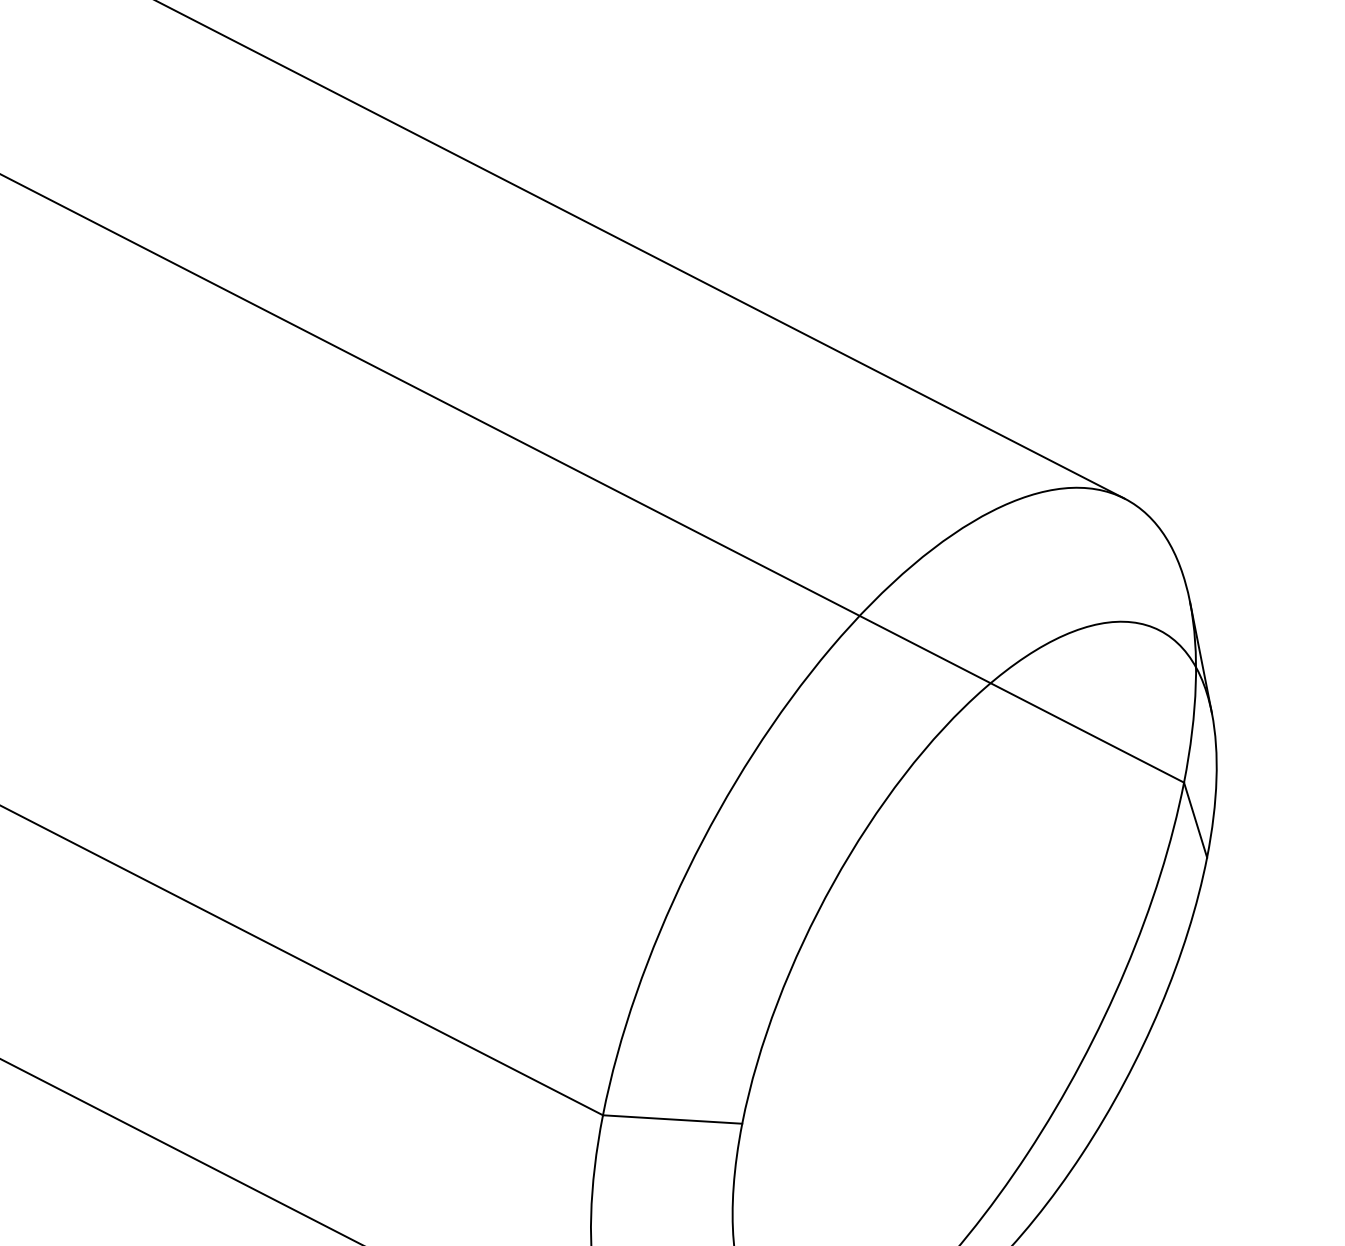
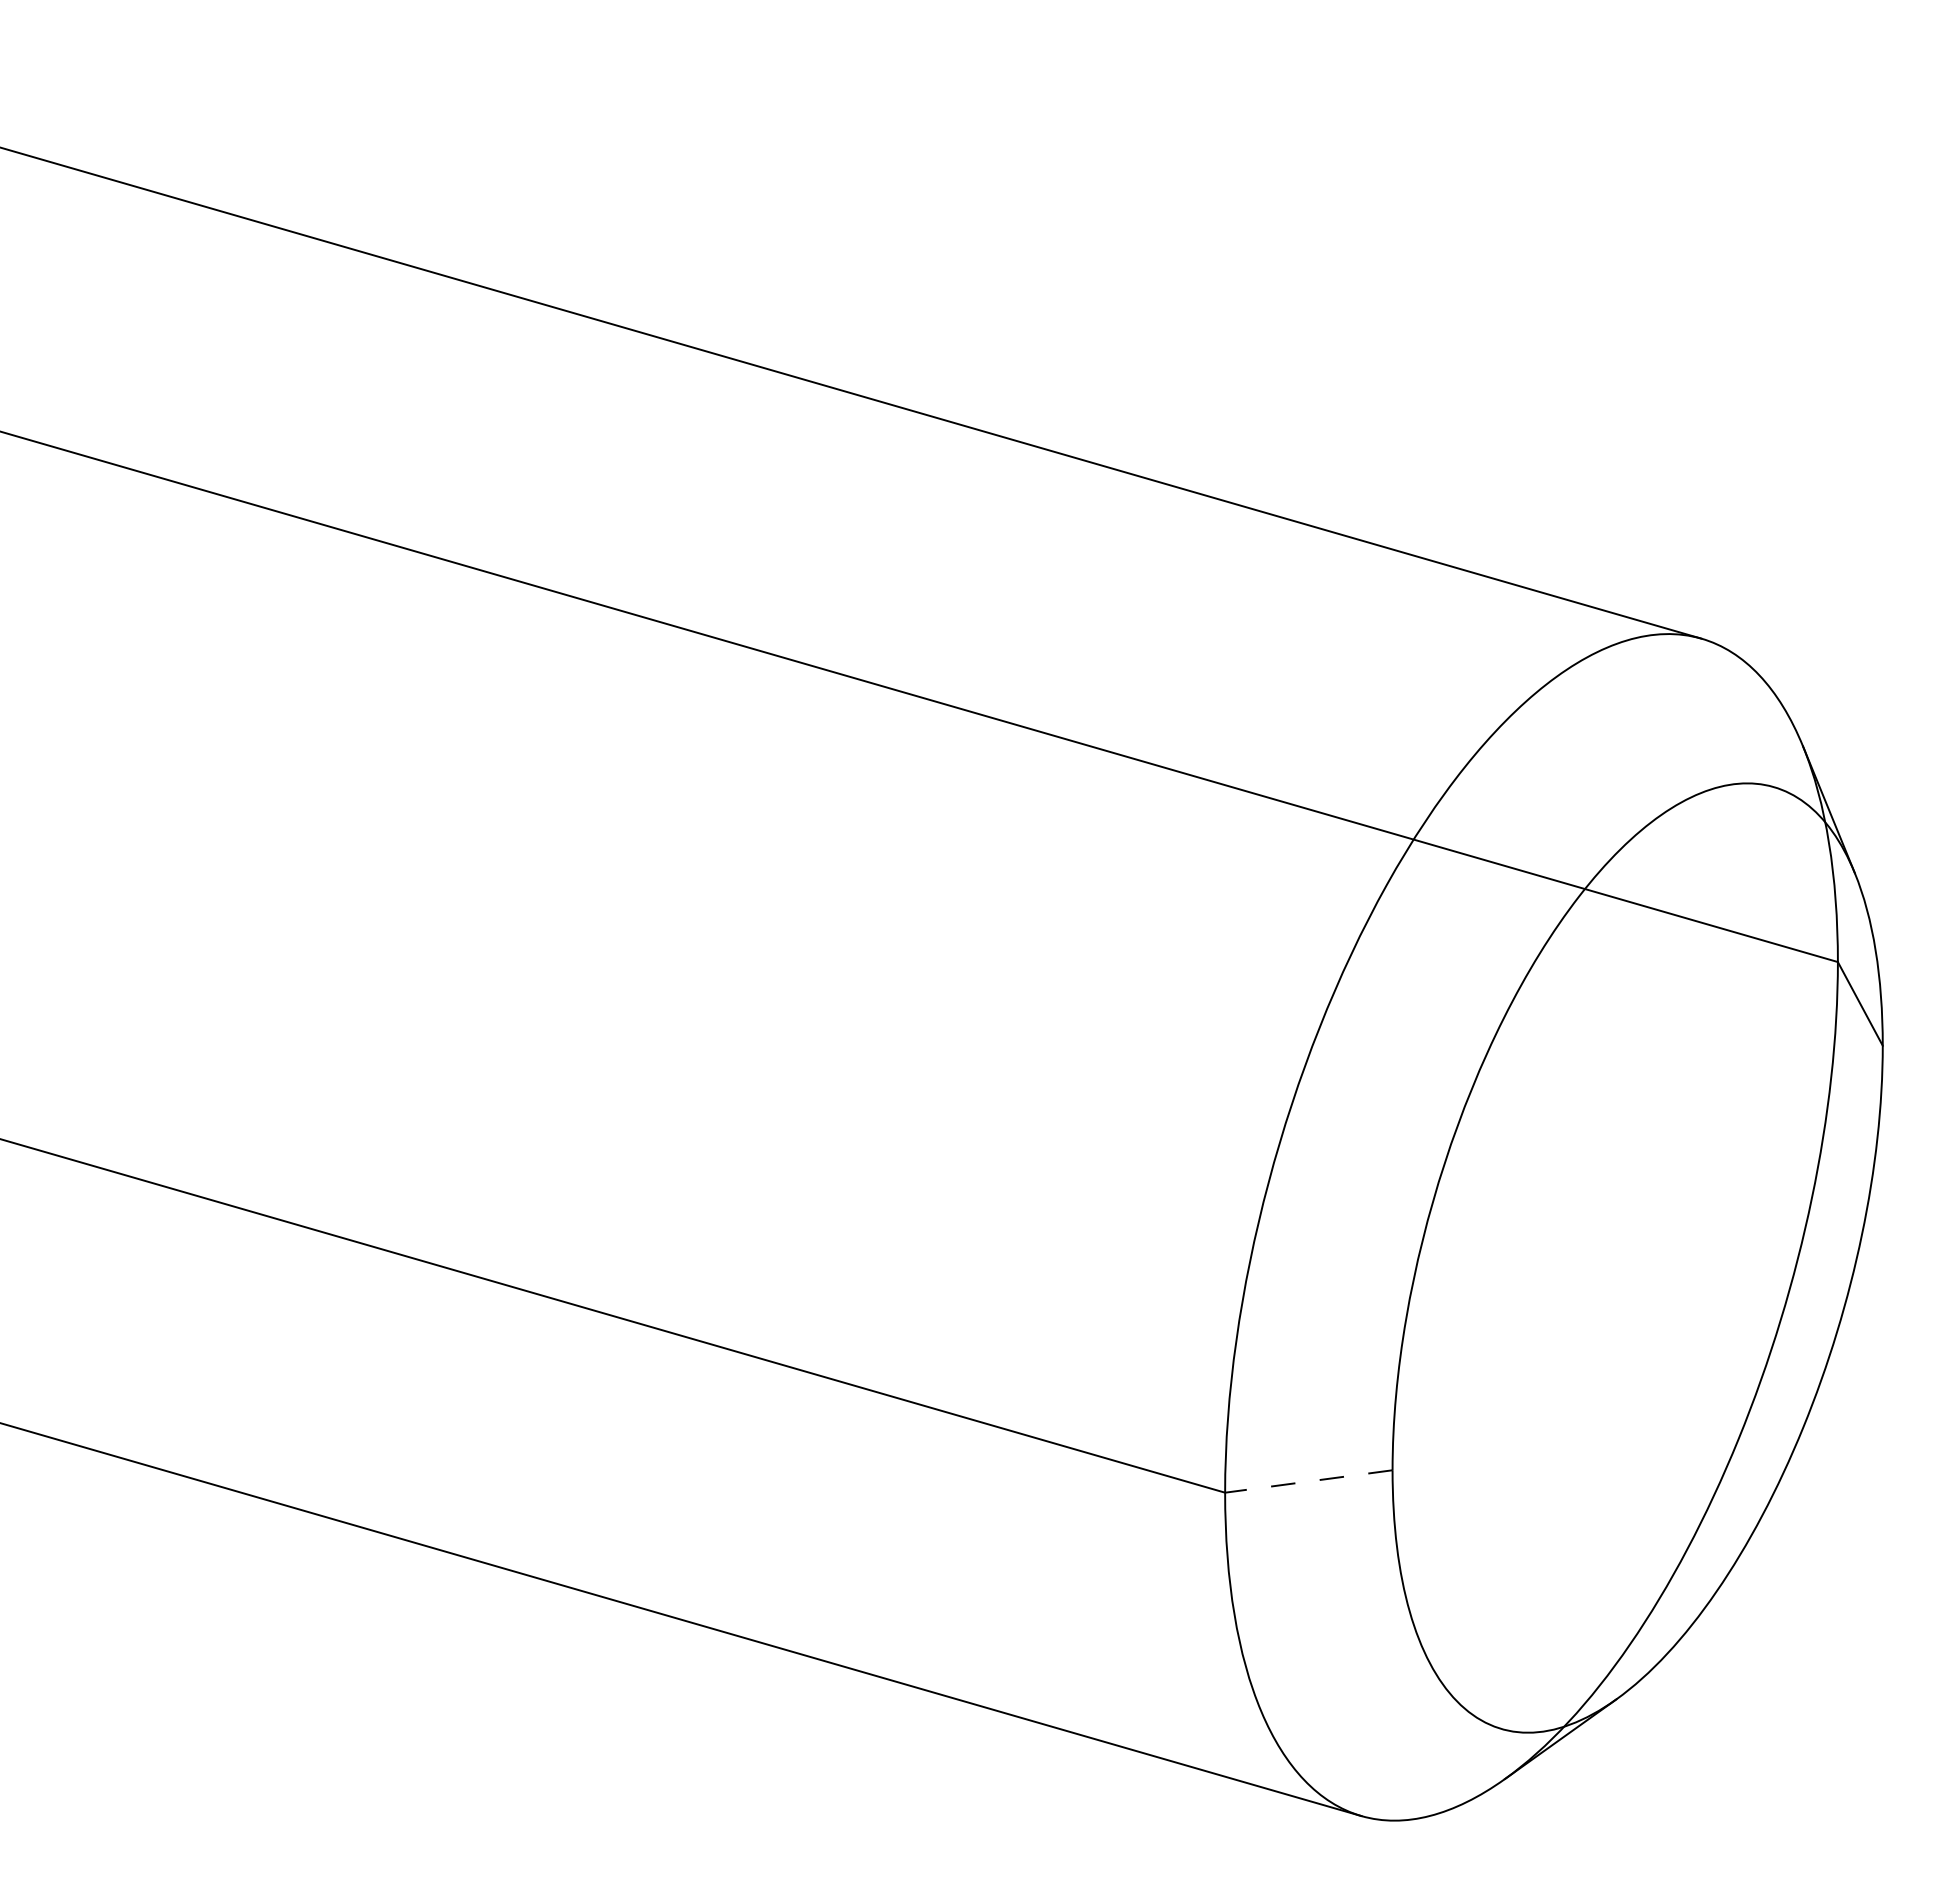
line: (672, 1119) -> (1308, 1481), solid -> dashed

